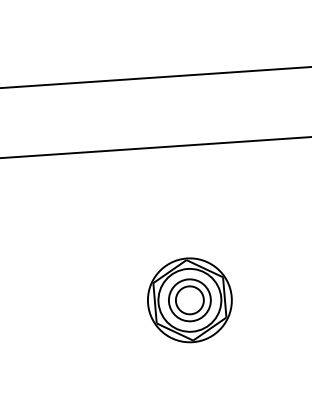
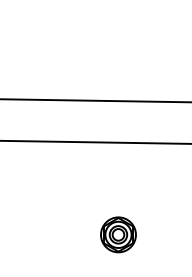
part: (189, 299) -> (118, 234), size x0.7

